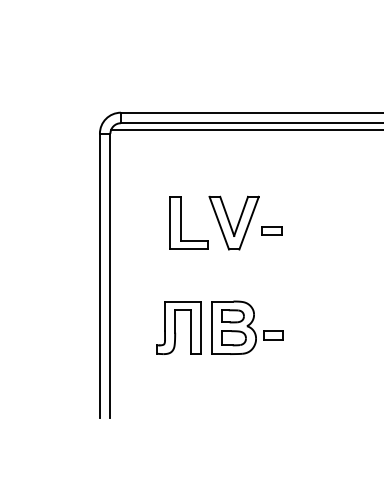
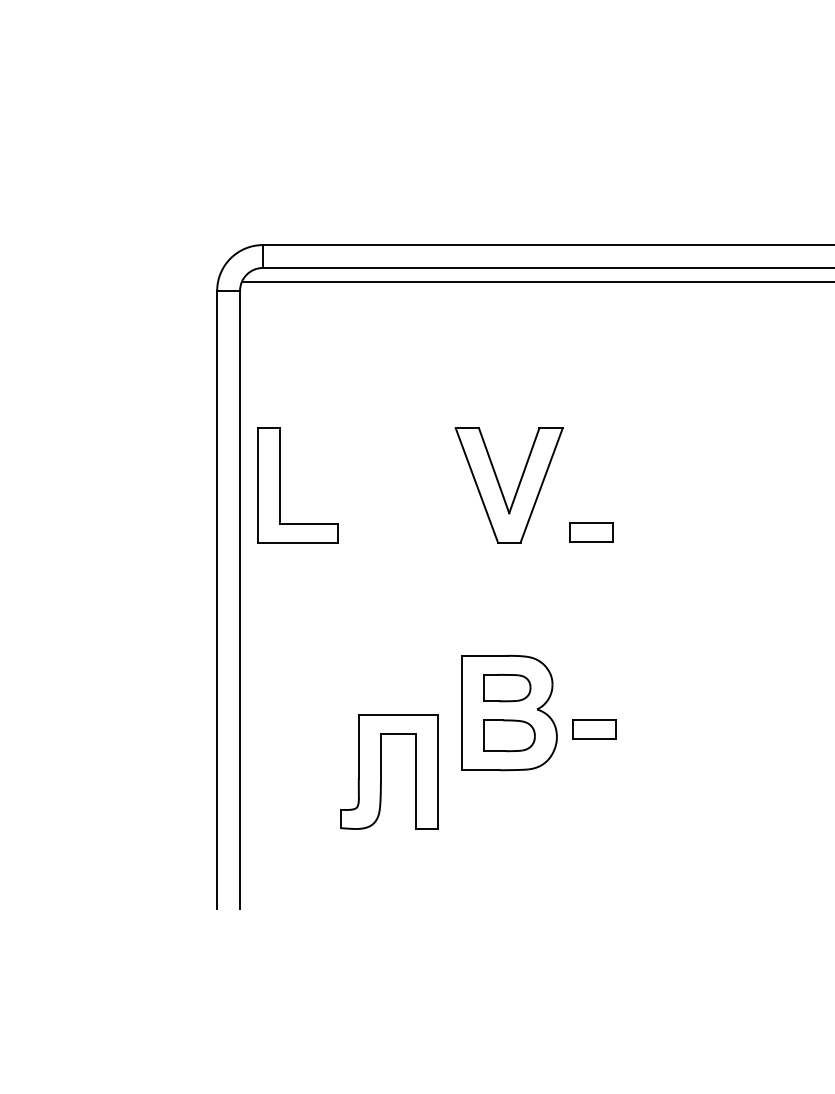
part: (181, 222) -> (281, 483), moved
part: (271, 230) -> (590, 531), moved
part: (178, 327) -> (388, 771), moved

